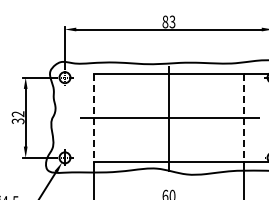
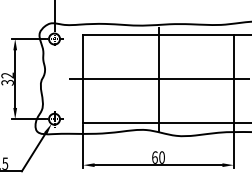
line: (93, 117) -> (83, 78), dashed -> solid
line: (244, 117) -> (234, 78), dashed -> solid

